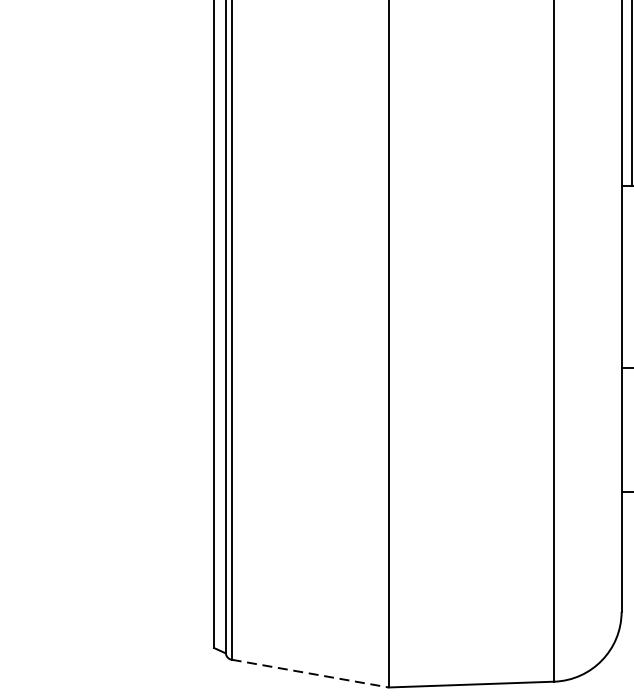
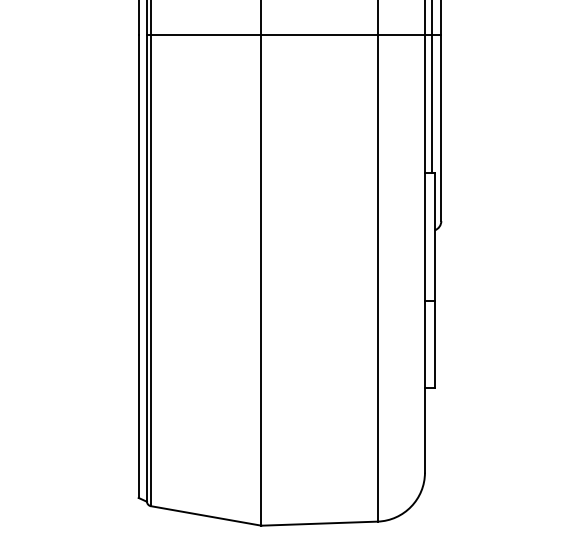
line: (310, 674) -> (206, 516), dashed -> solid

